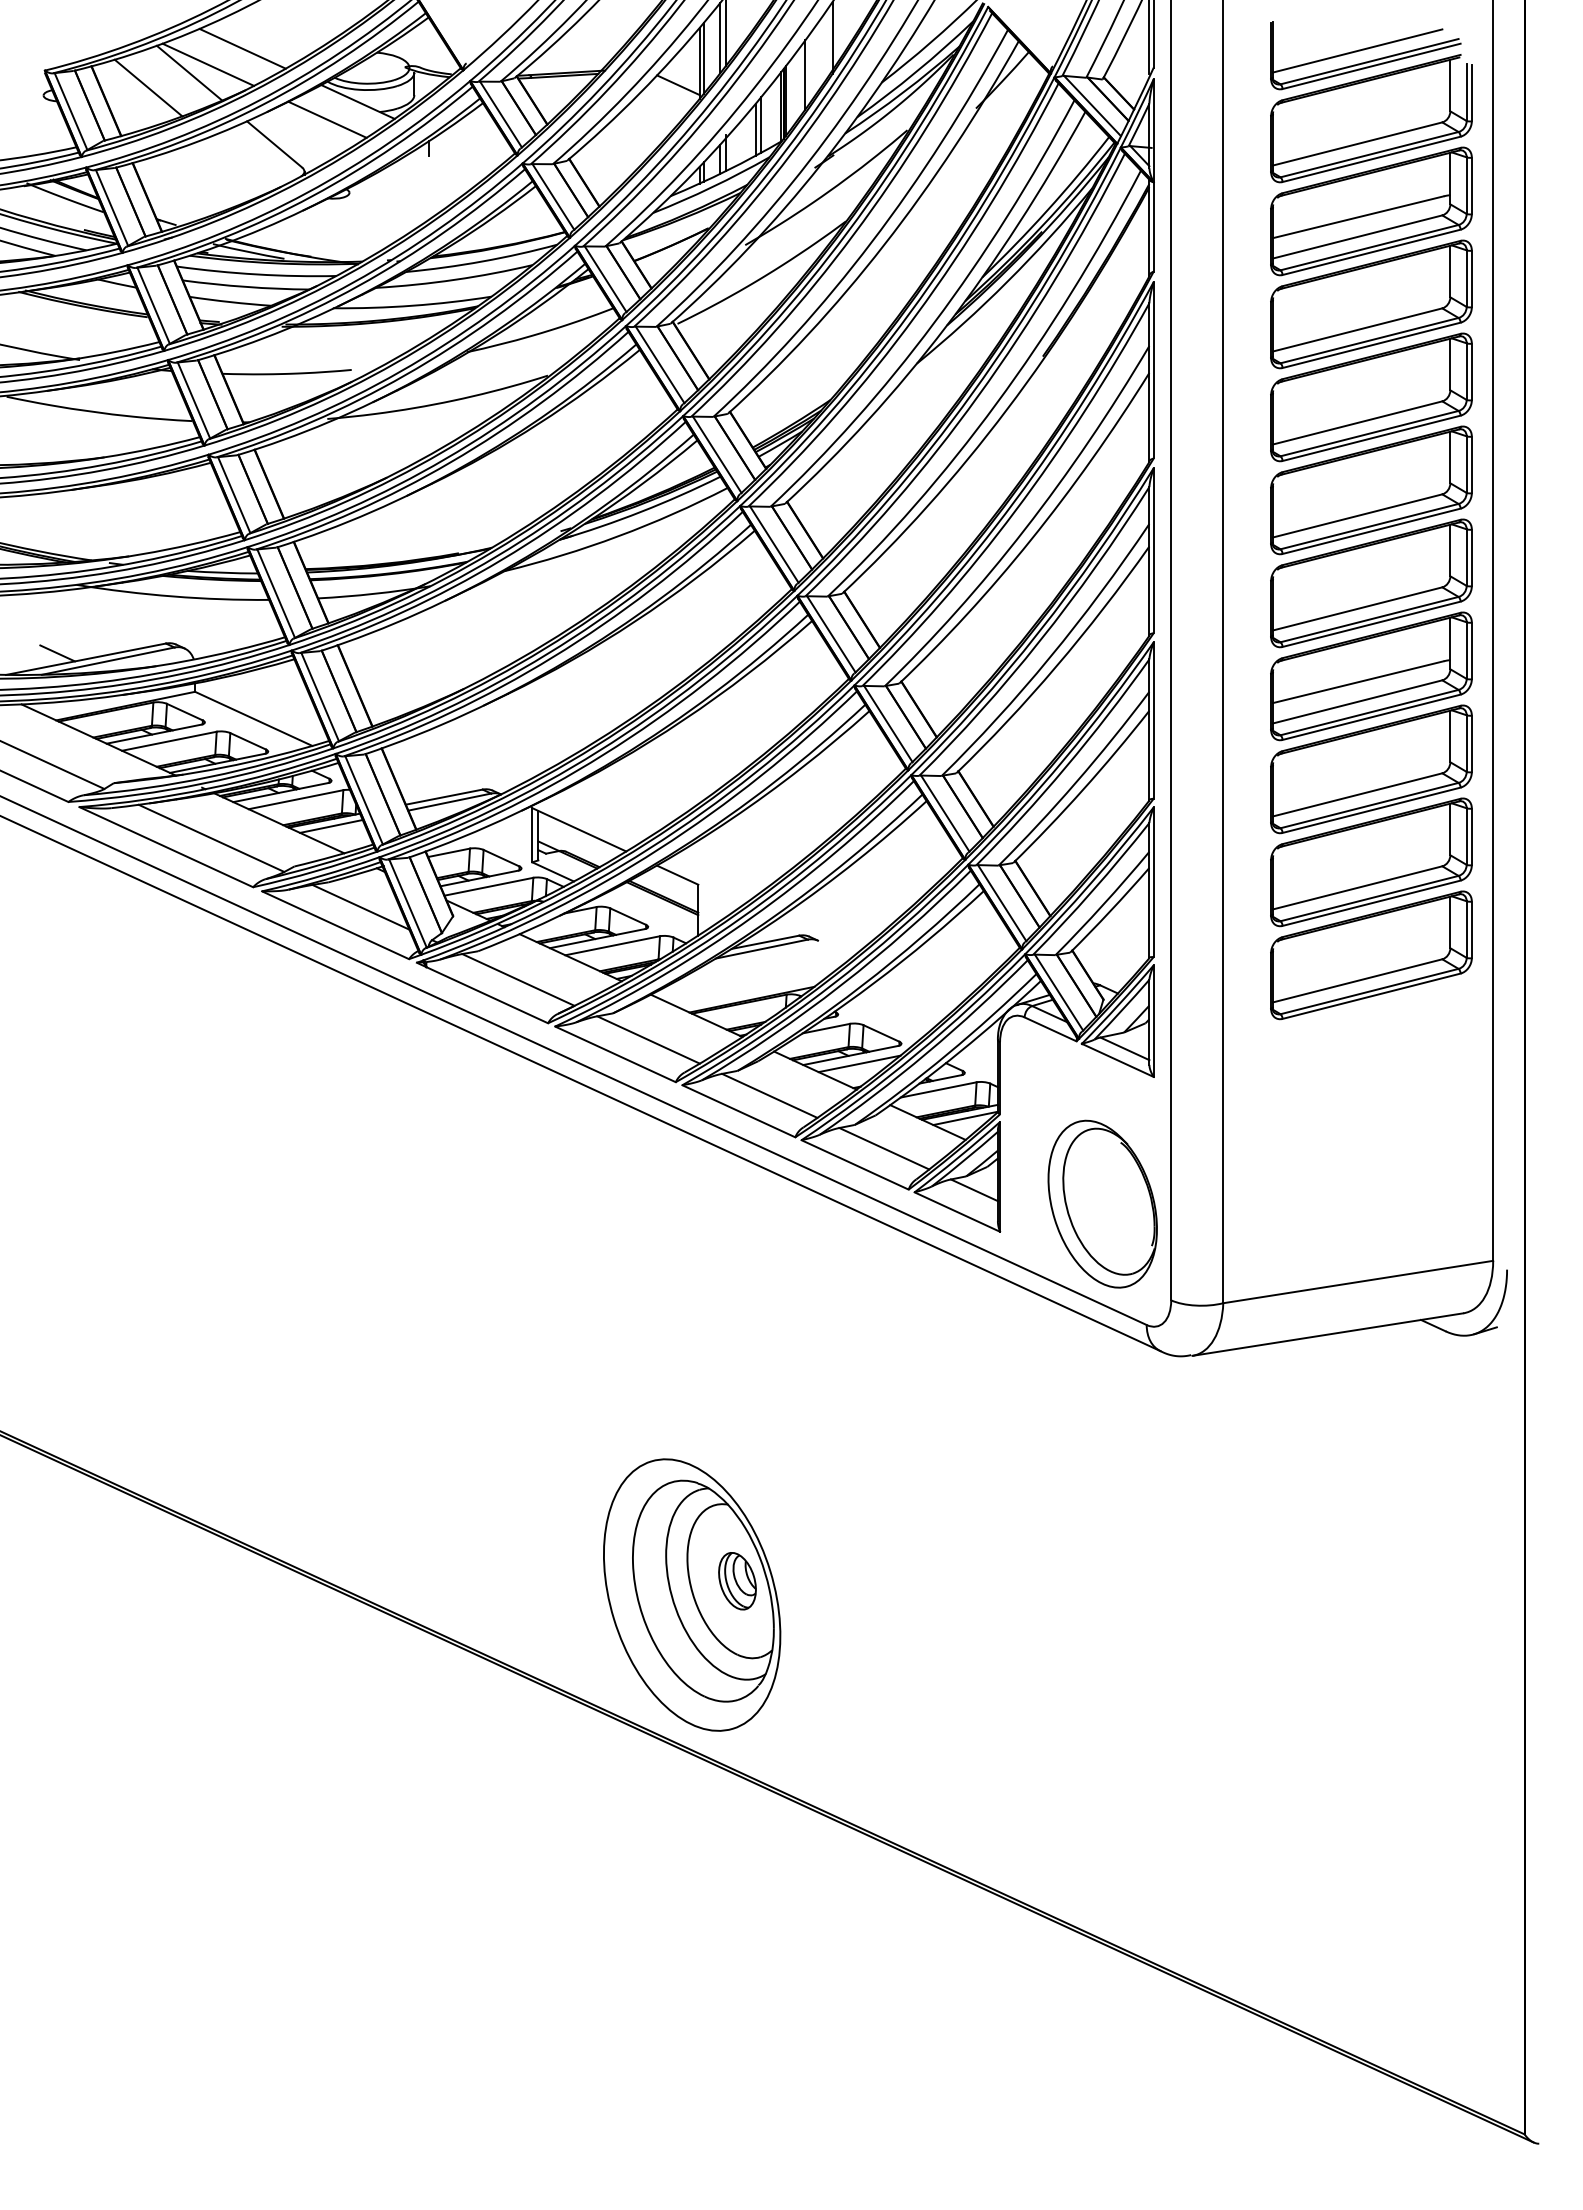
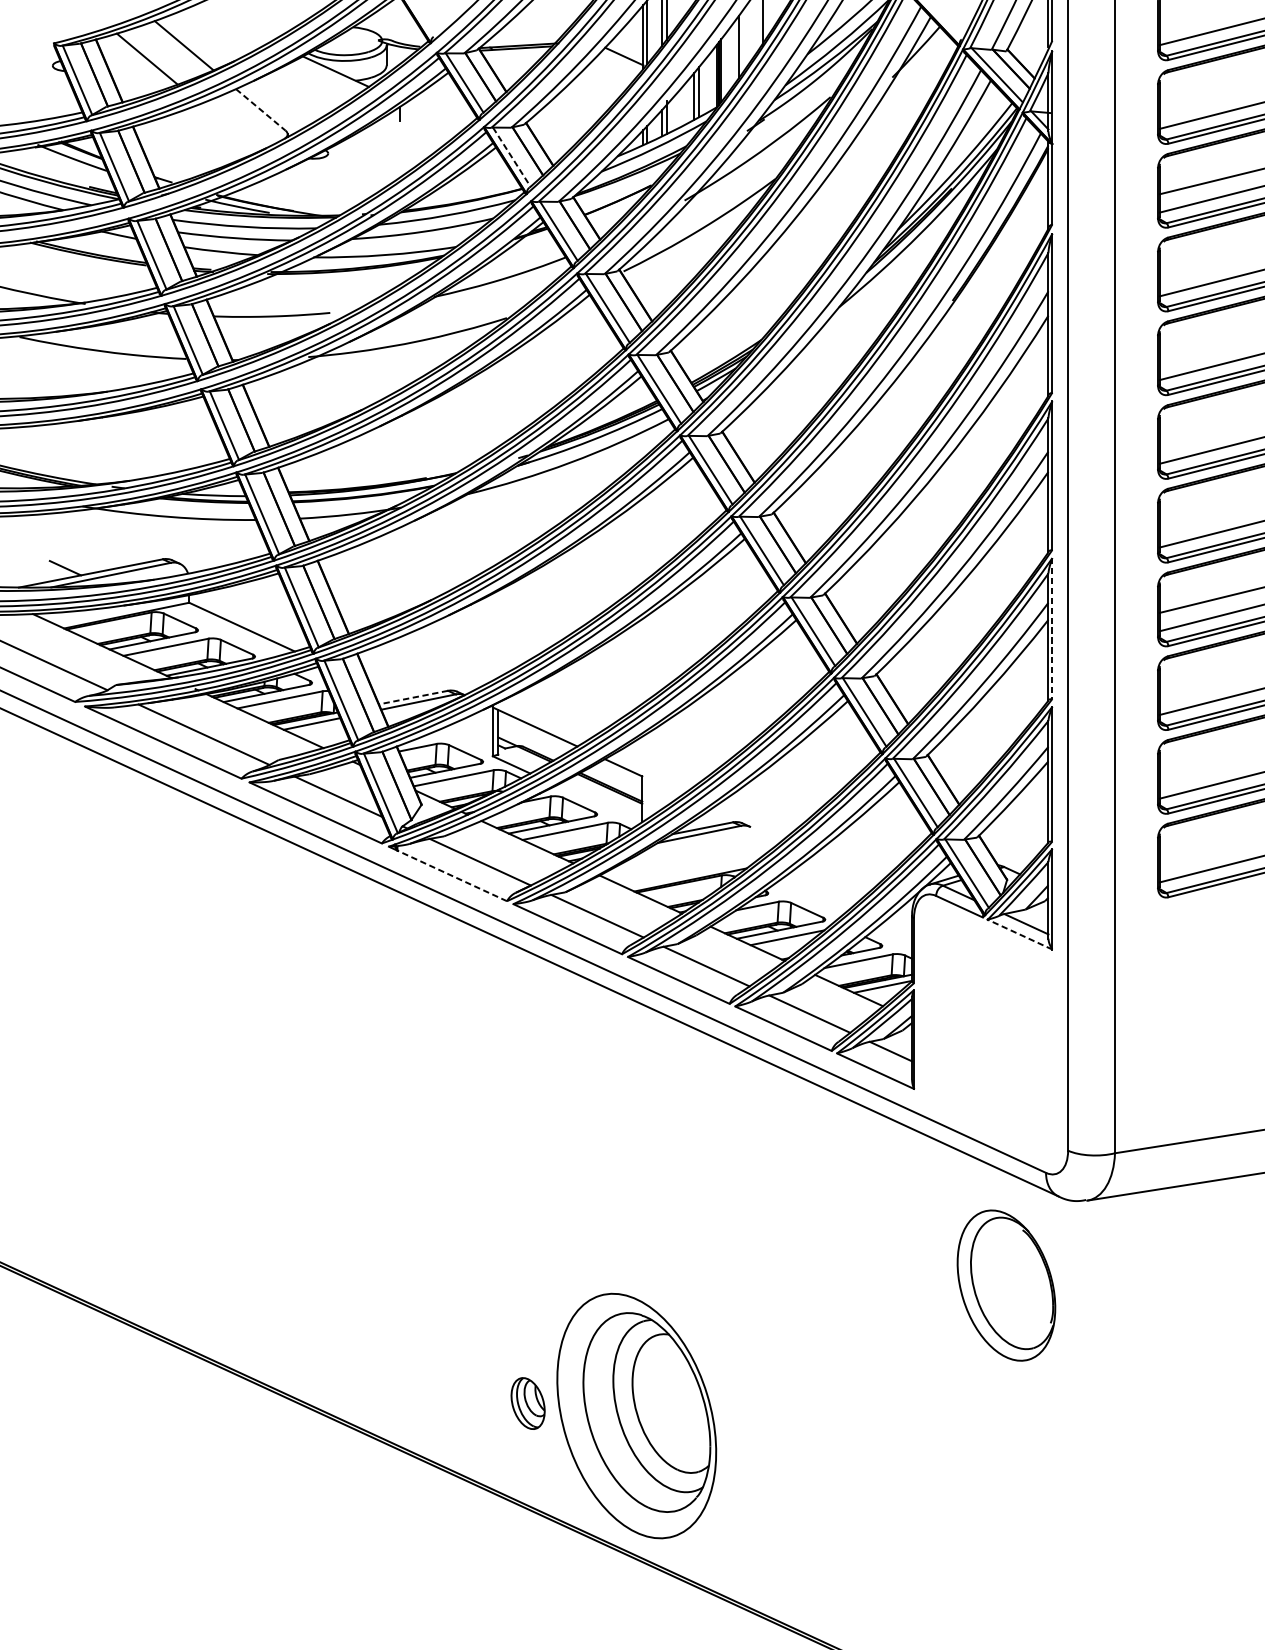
line: (242, 48) -> (231, 23), removed
line: (208, 64) -> (201, 37), removed
line: (327, 119) -> (308, 87), removed
line: (274, 144) -> (260, 109), solid -> dashed
line: (553, 196) -> (511, 156), solid -> dashed
line: (1153, 720) -> (1052, 628), solid -> dashed
line: (443, 797) -> (412, 697), solid -> dashed
line: (487, 995) -> (452, 876), solid -> dashed
line: (1117, 1060) -> (1019, 934), solid -> dashed
part: (1102, 1203) -> (1006, 1284), moved
part: (737, 1581) -> (528, 1403), moved

